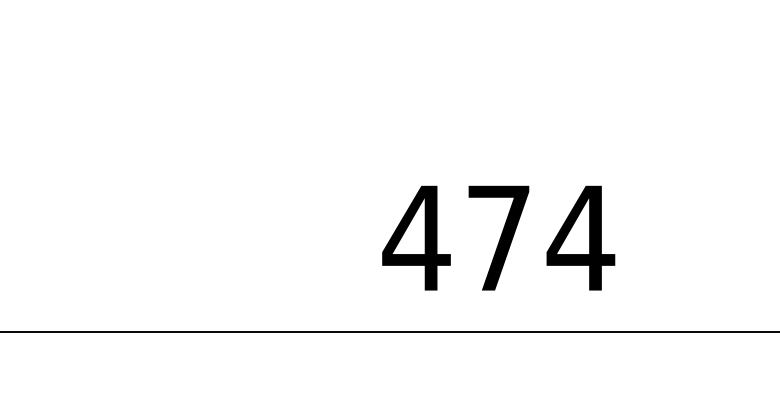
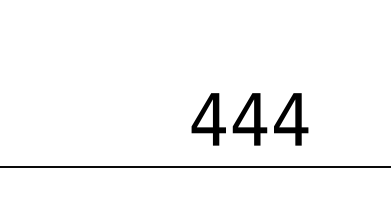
text: (497, 238) -> (249, 119), 474 -> 444

